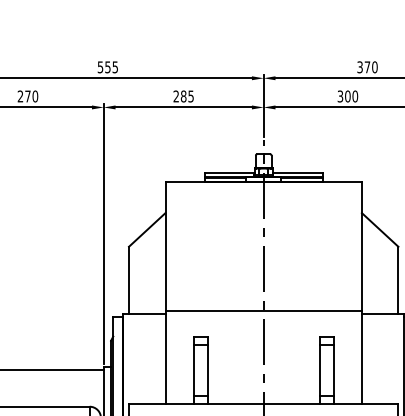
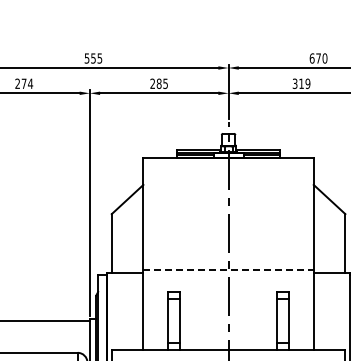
text: (359, 67) -> (311, 58), 370 -> 670
text: (35, 96) -> (30, 83), 270 -> 274
text: (351, 96) -> (304, 83), 300 -> 319
line: (264, 311) -> (229, 270), solid -> dashed

